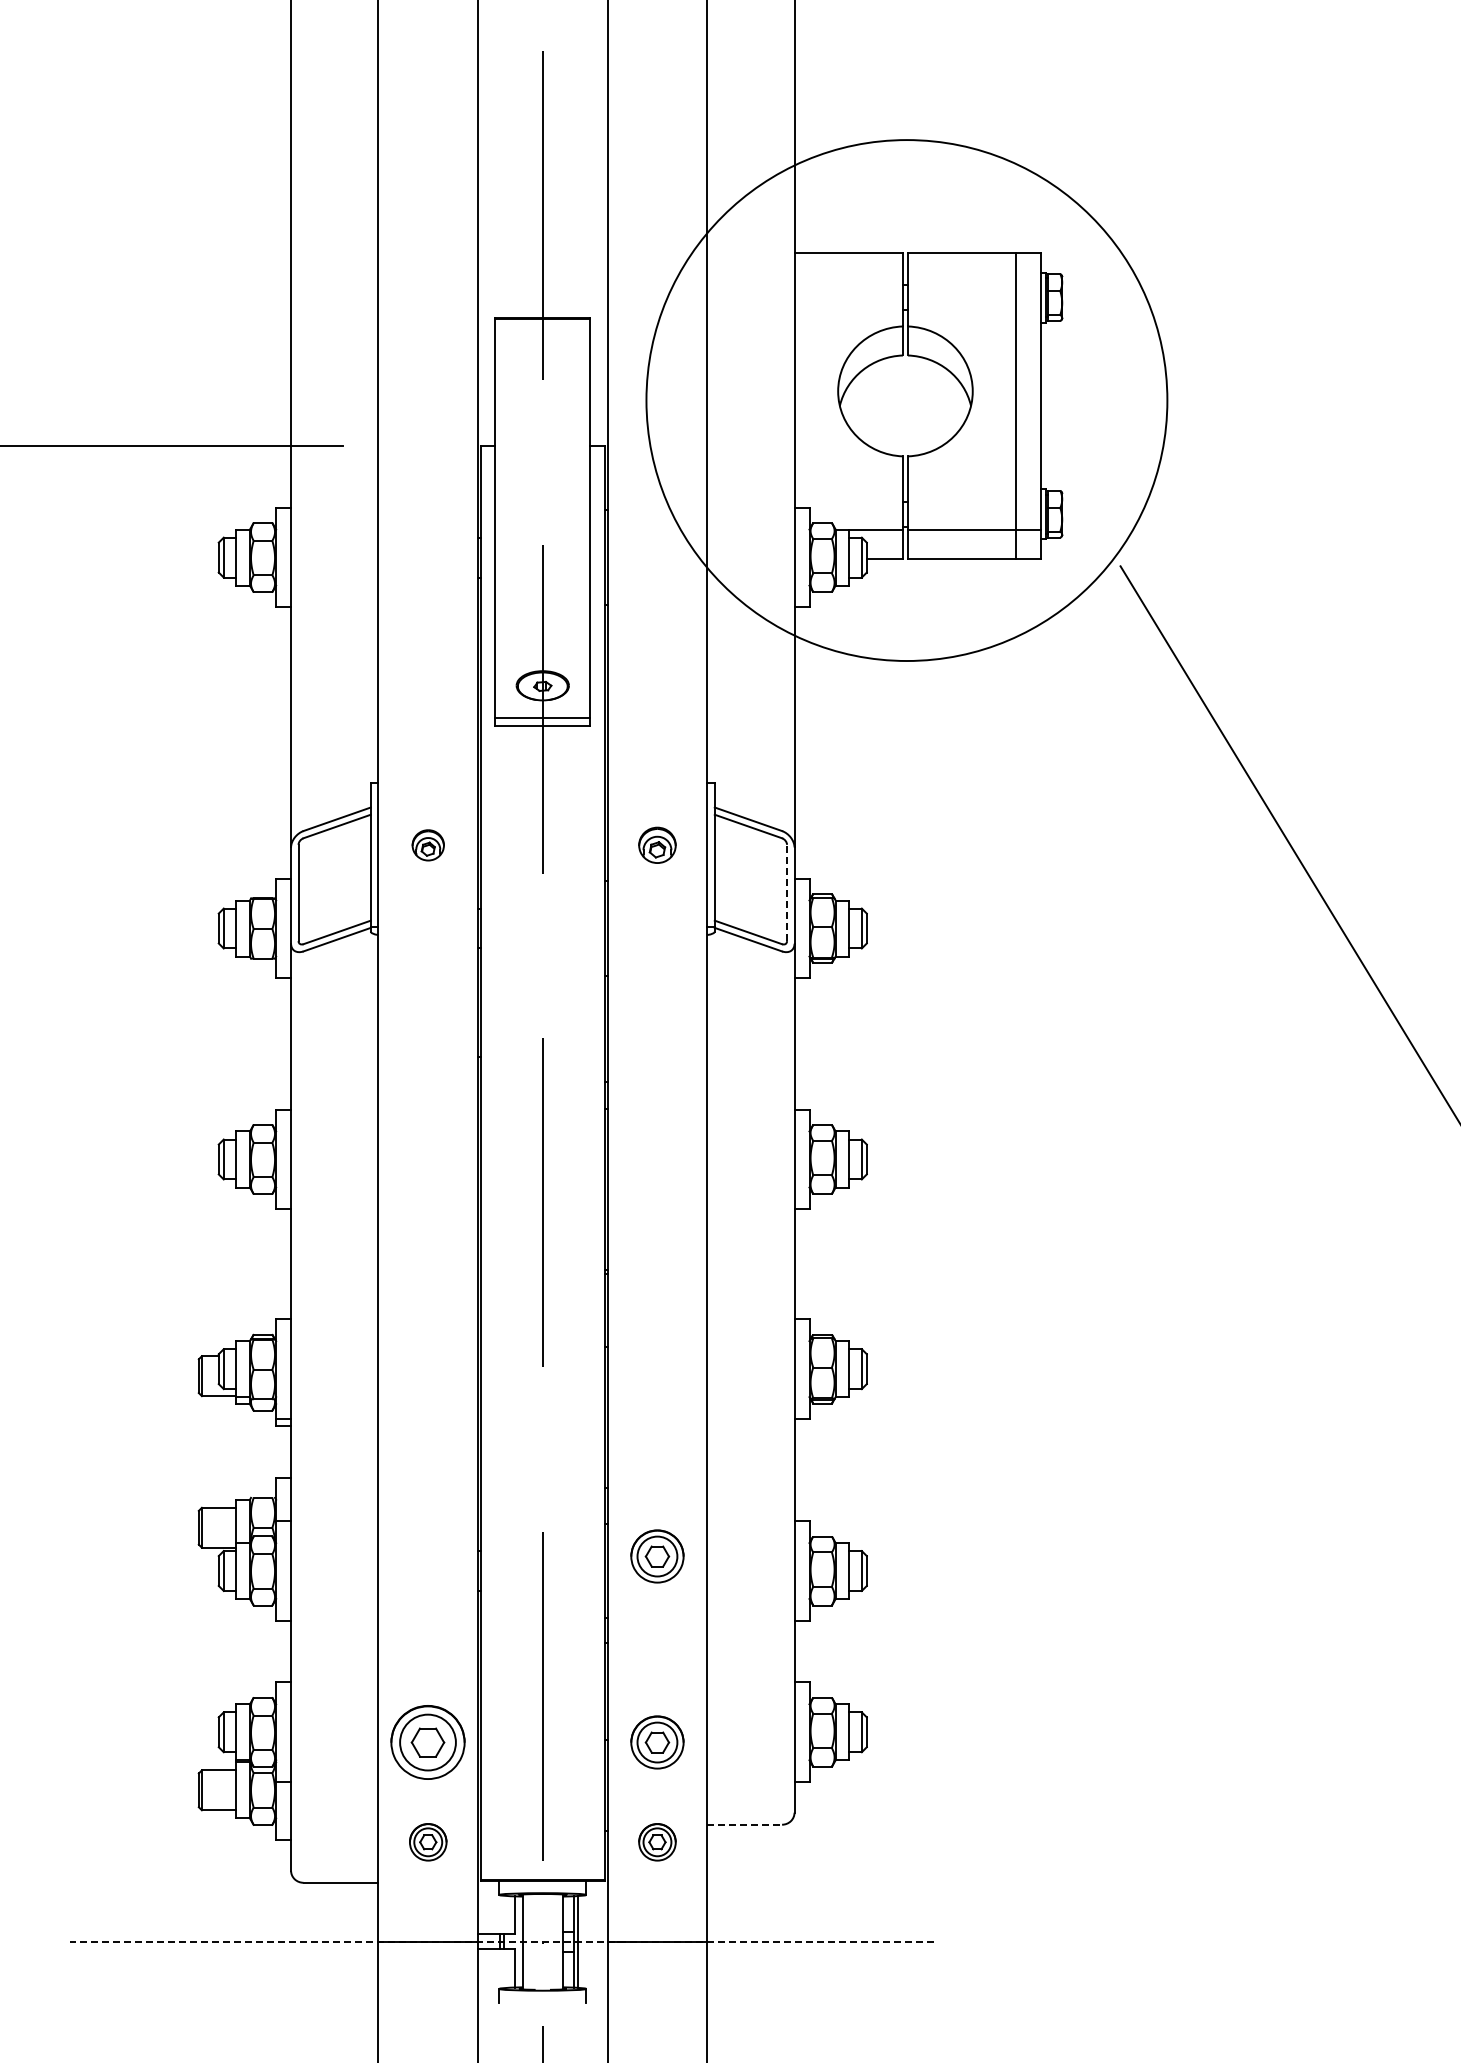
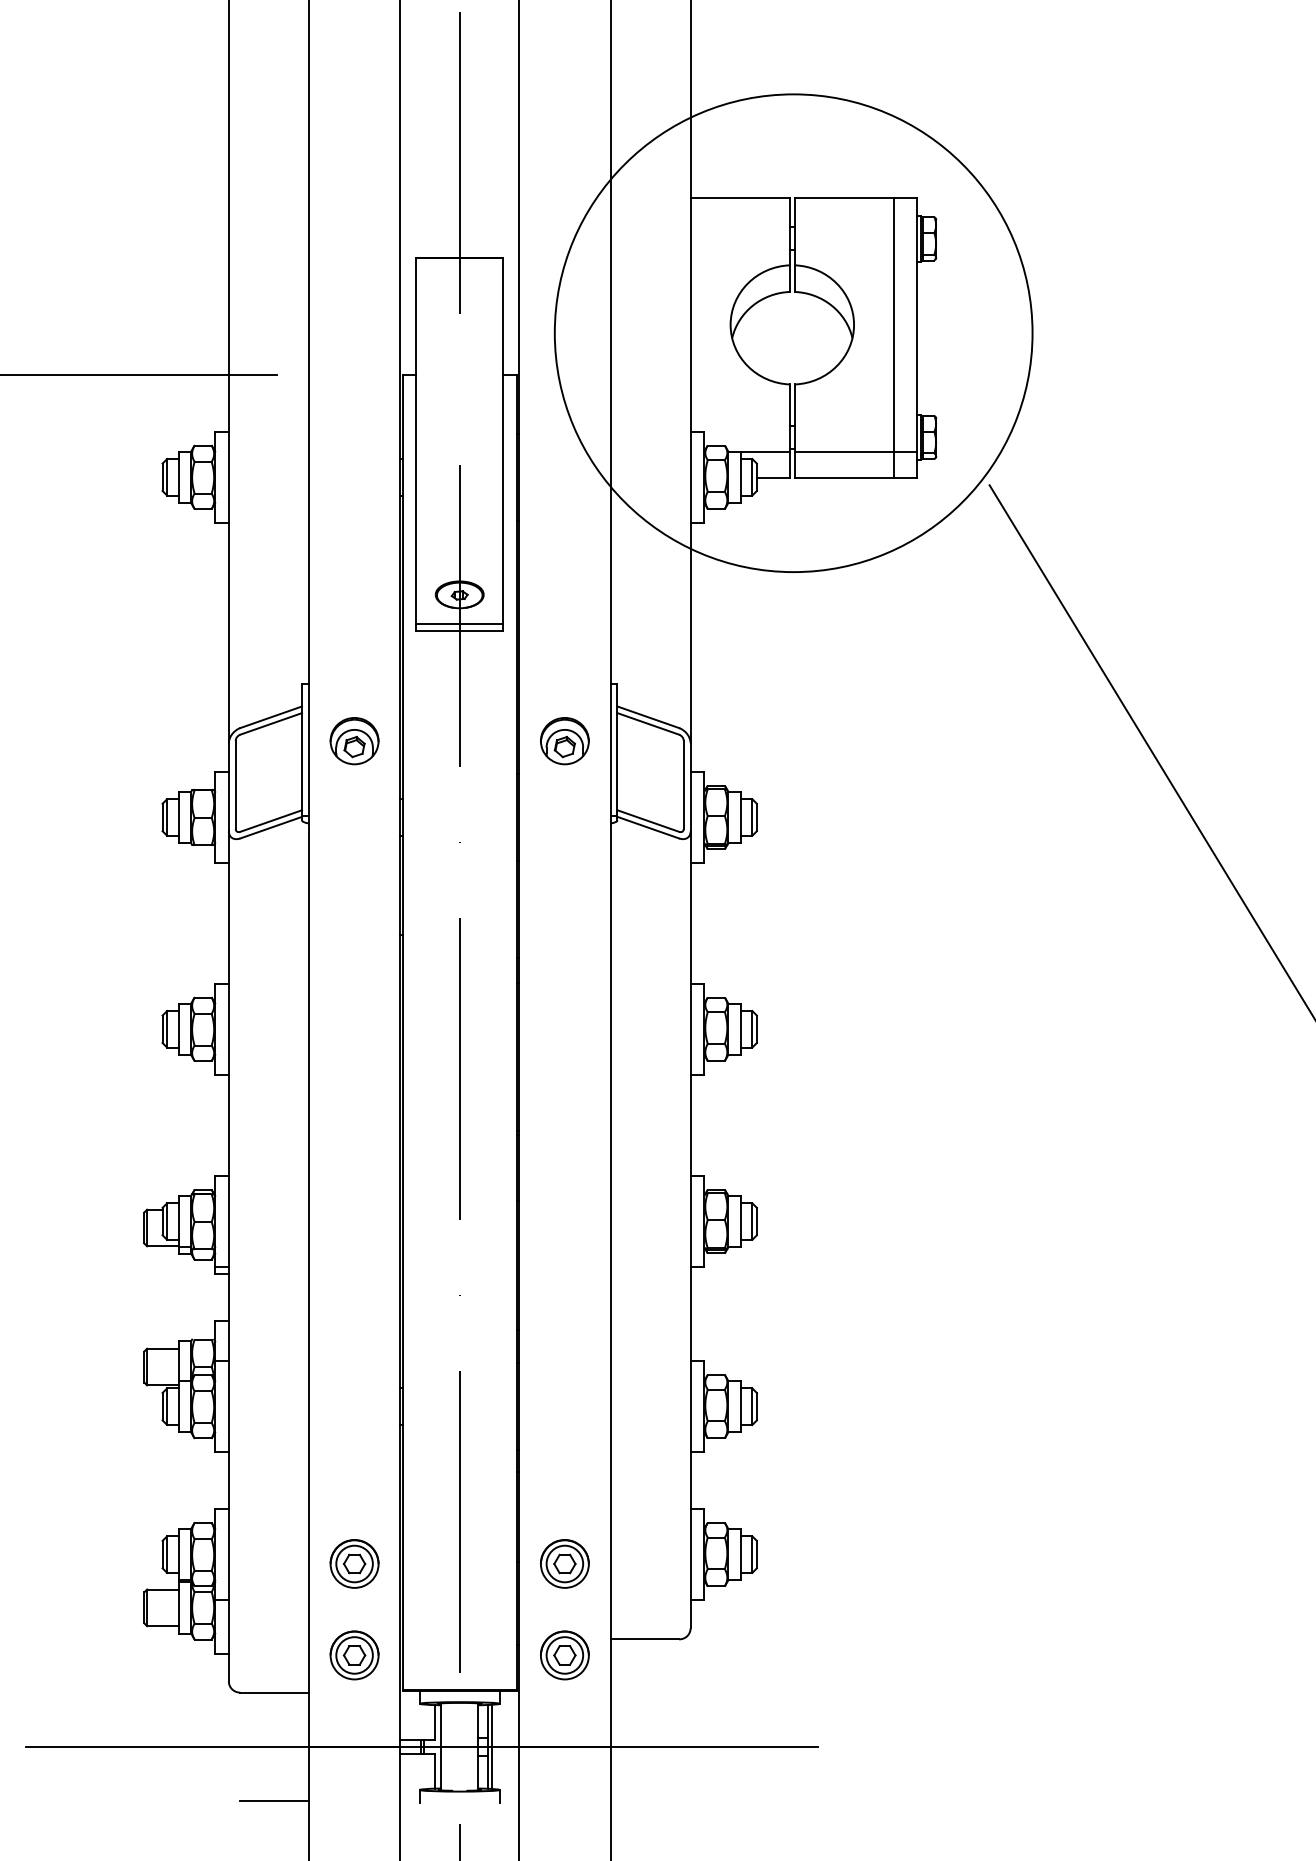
part: (428, 845) -> (354, 741), size x1.67
part: (657, 845) -> (564, 741), size x1.43
line: (787, 892) -> (684, 784), dashed -> solid
part: (657, 1556) -> (564, 1393), removed
part: (428, 1742) -> (354, 1563), size x0.71
line: (745, 1824) -> (645, 1639), dashed -> solid
part: (428, 1842) -> (354, 1655), size x1.43
part: (657, 1842) -> (564, 1655), size x1.43
line: (502, 1941) -> (422, 1746), dashed -> solid
line: (340, 2001) -> (274, 1801), added

